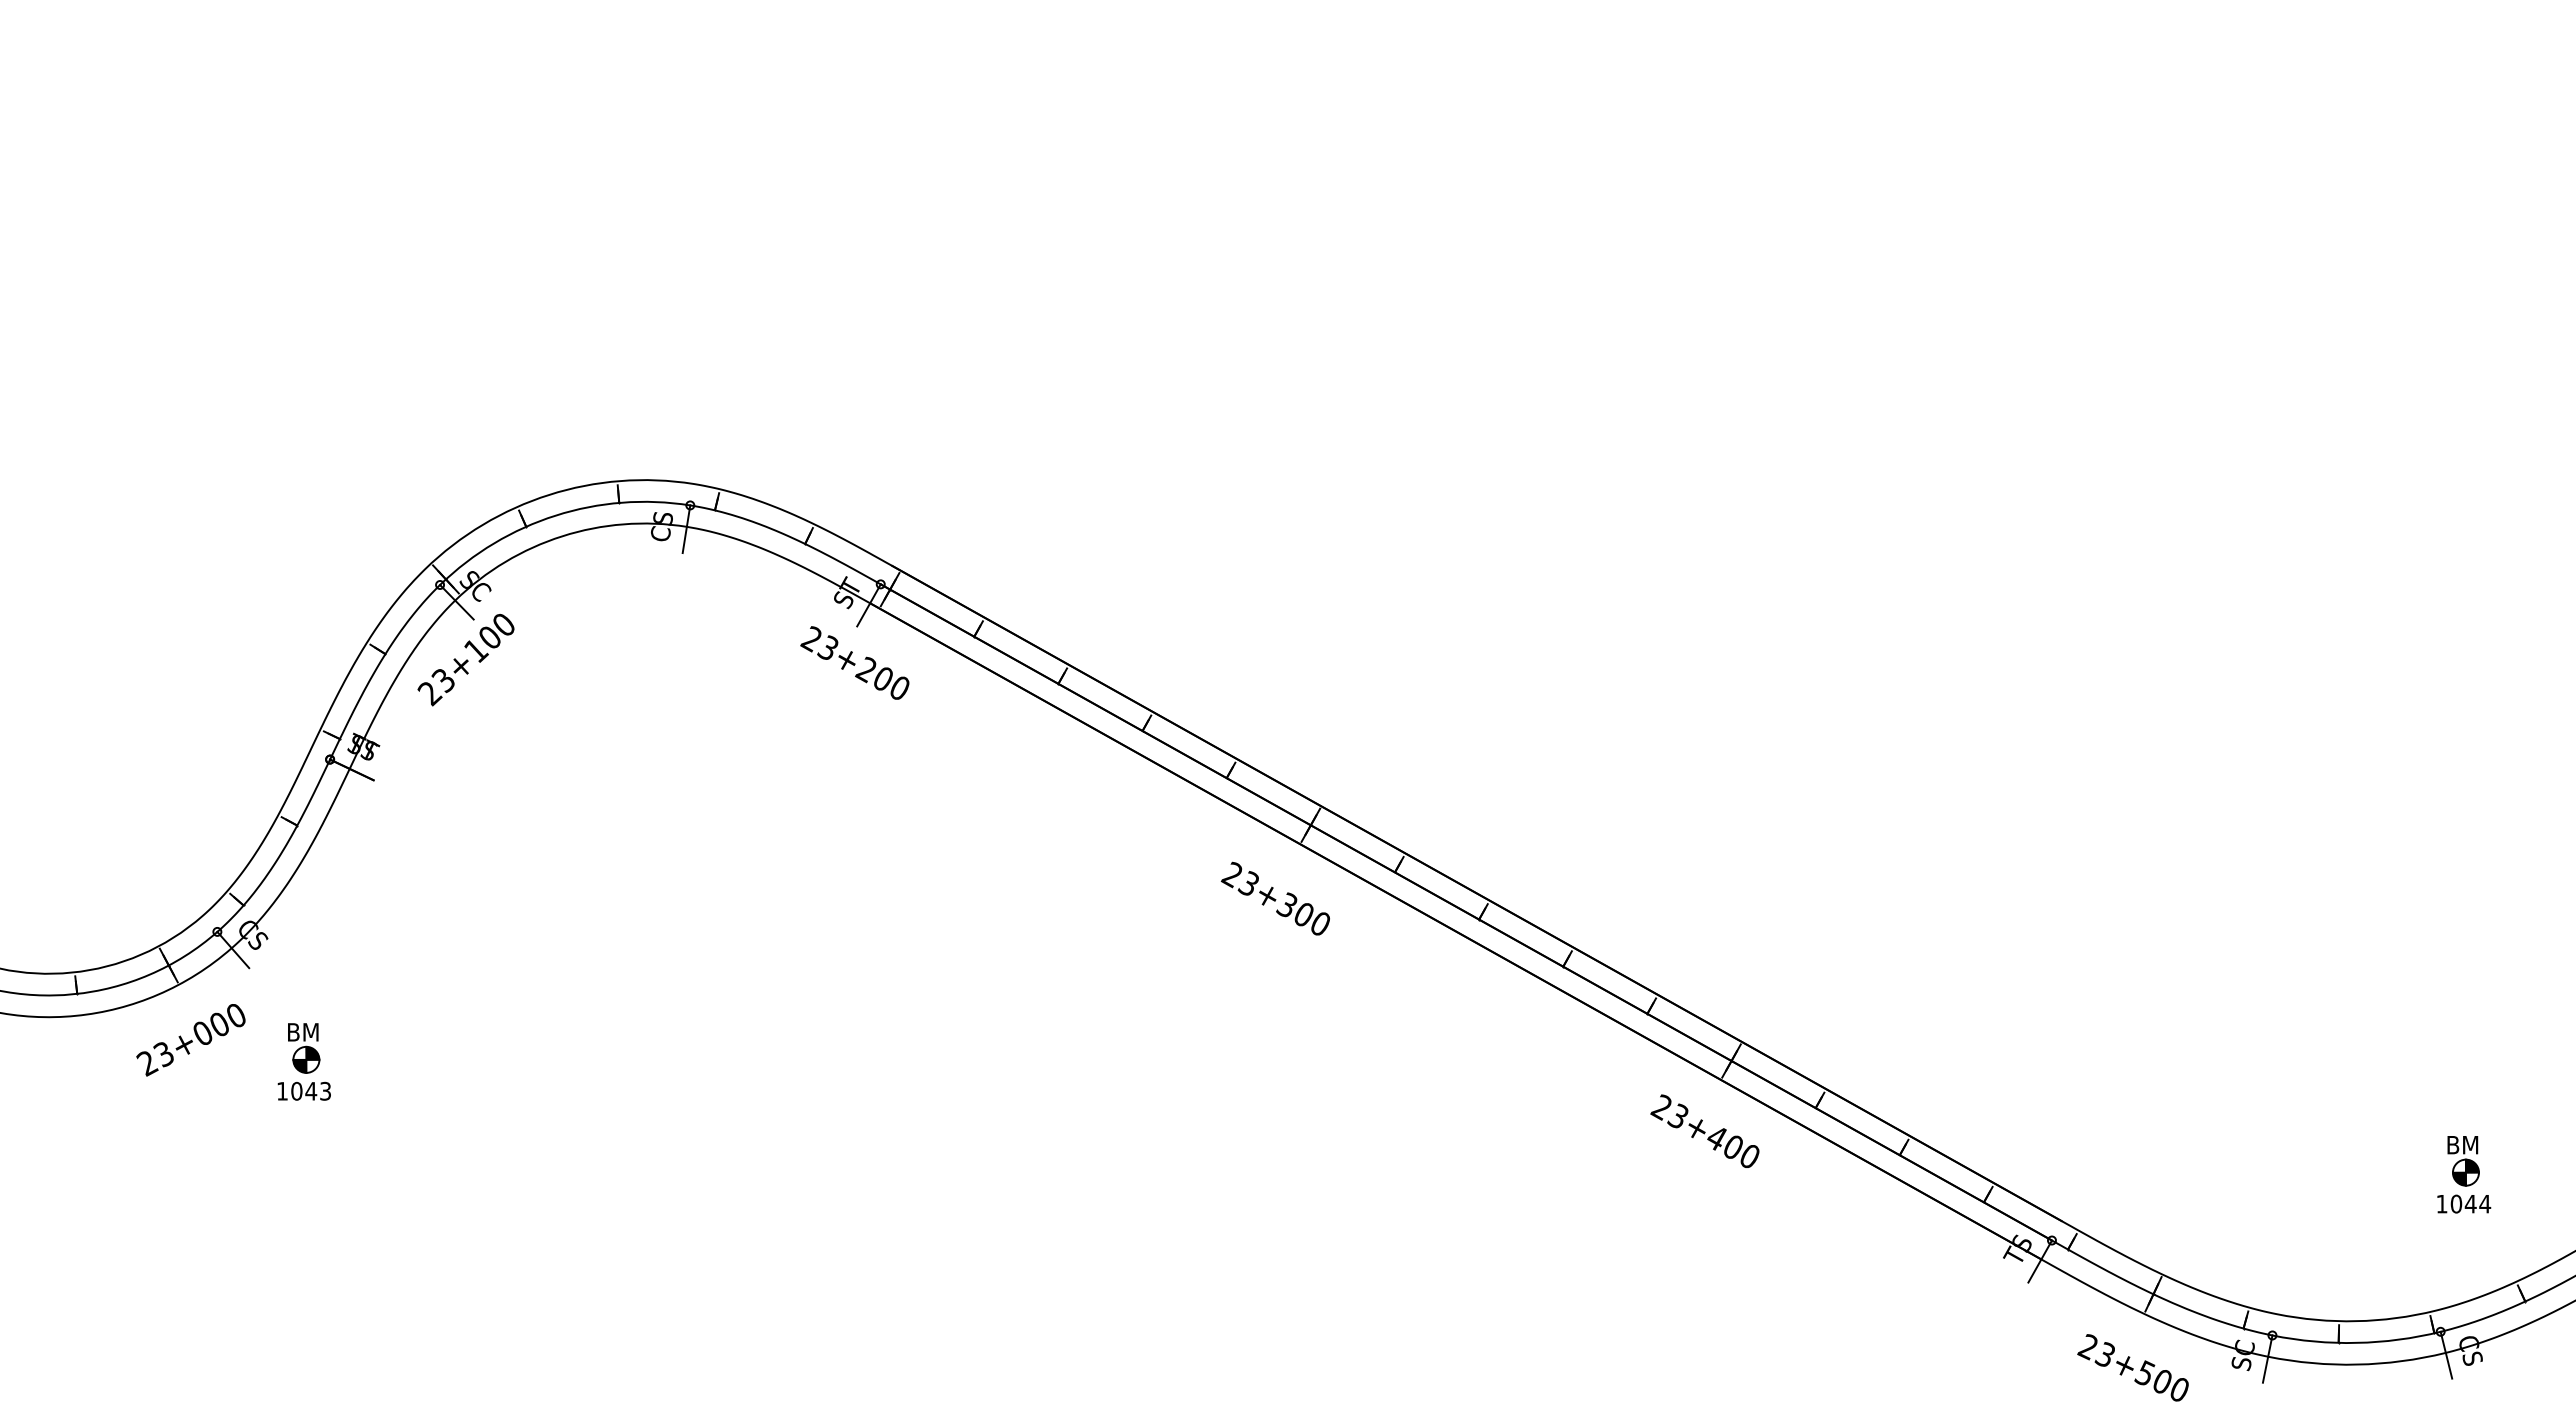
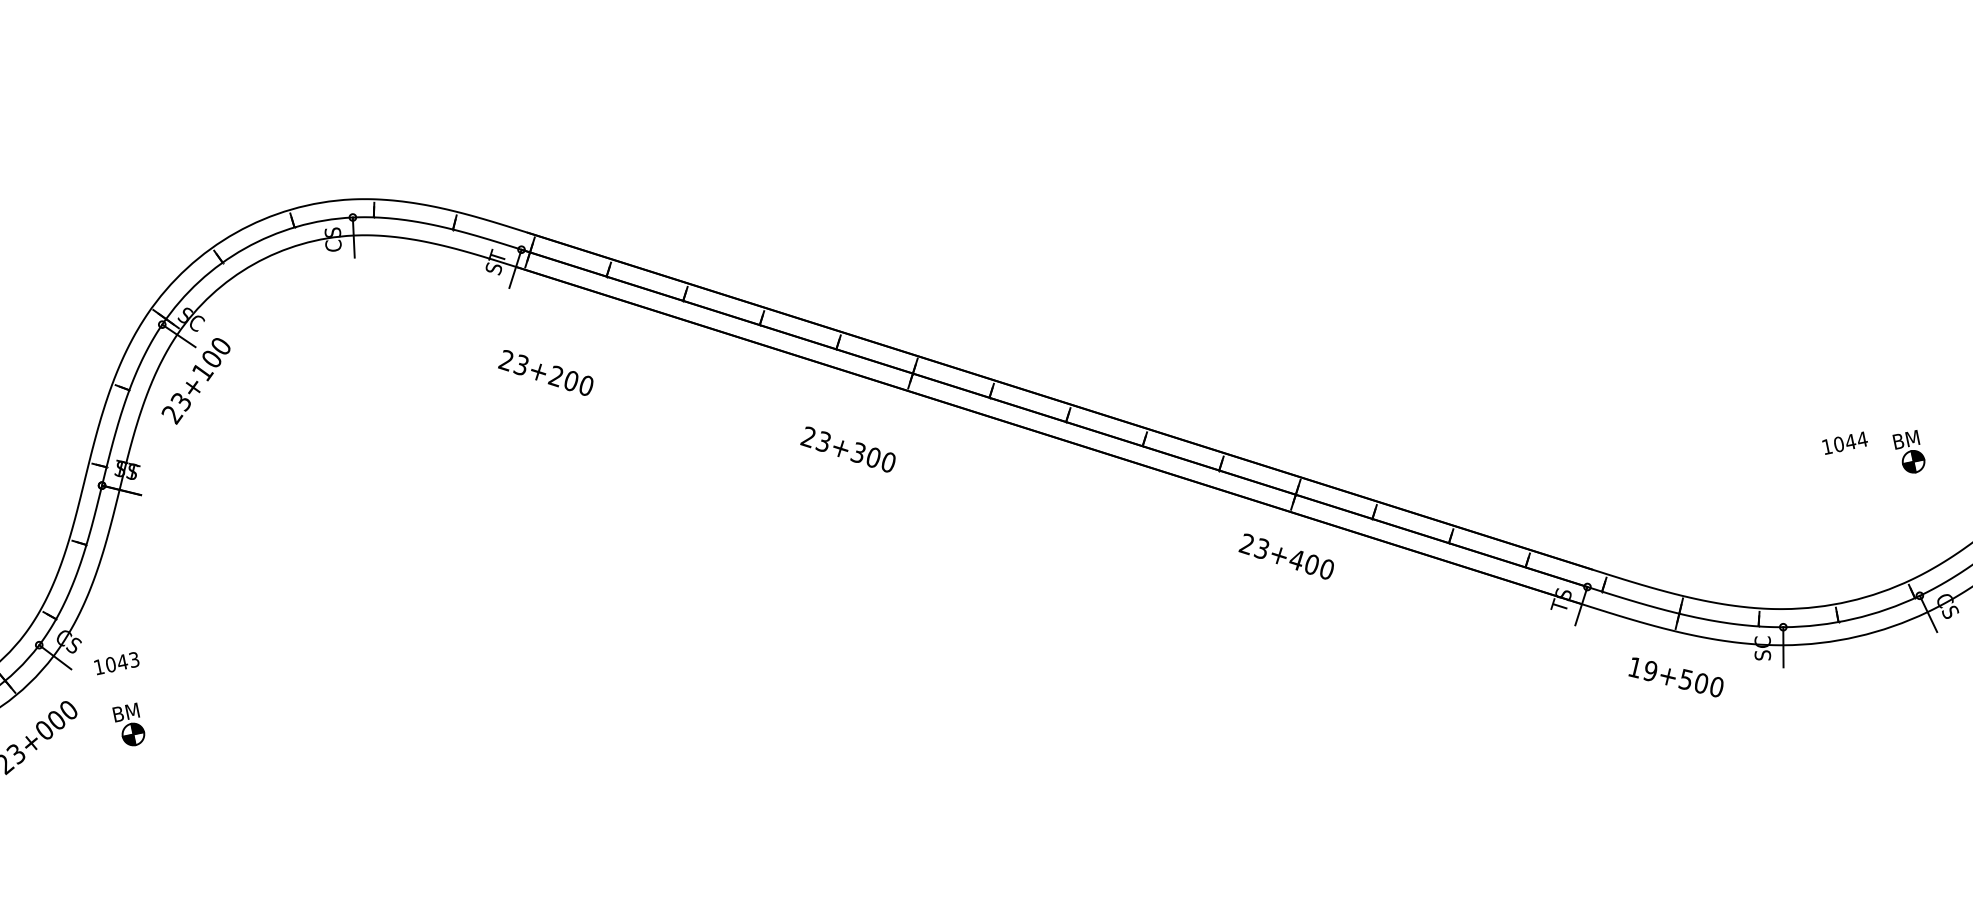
text: (854, 662) -> (545, 372), moved
text: (1274, 898) -> (846, 449), moved
text: (303, 1090) -> (116, 662), moved
text: (2464, 1203) -> (1845, 442), moved
text: (2095, 1350) -> (1641, 669), 23+500 -> 19+500

